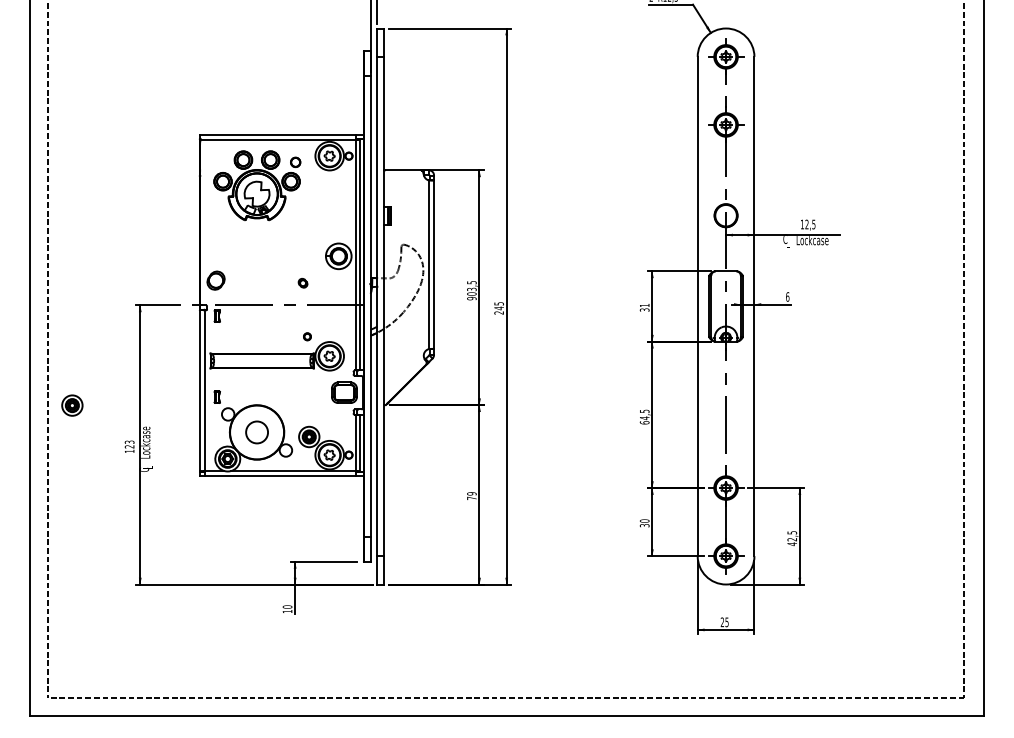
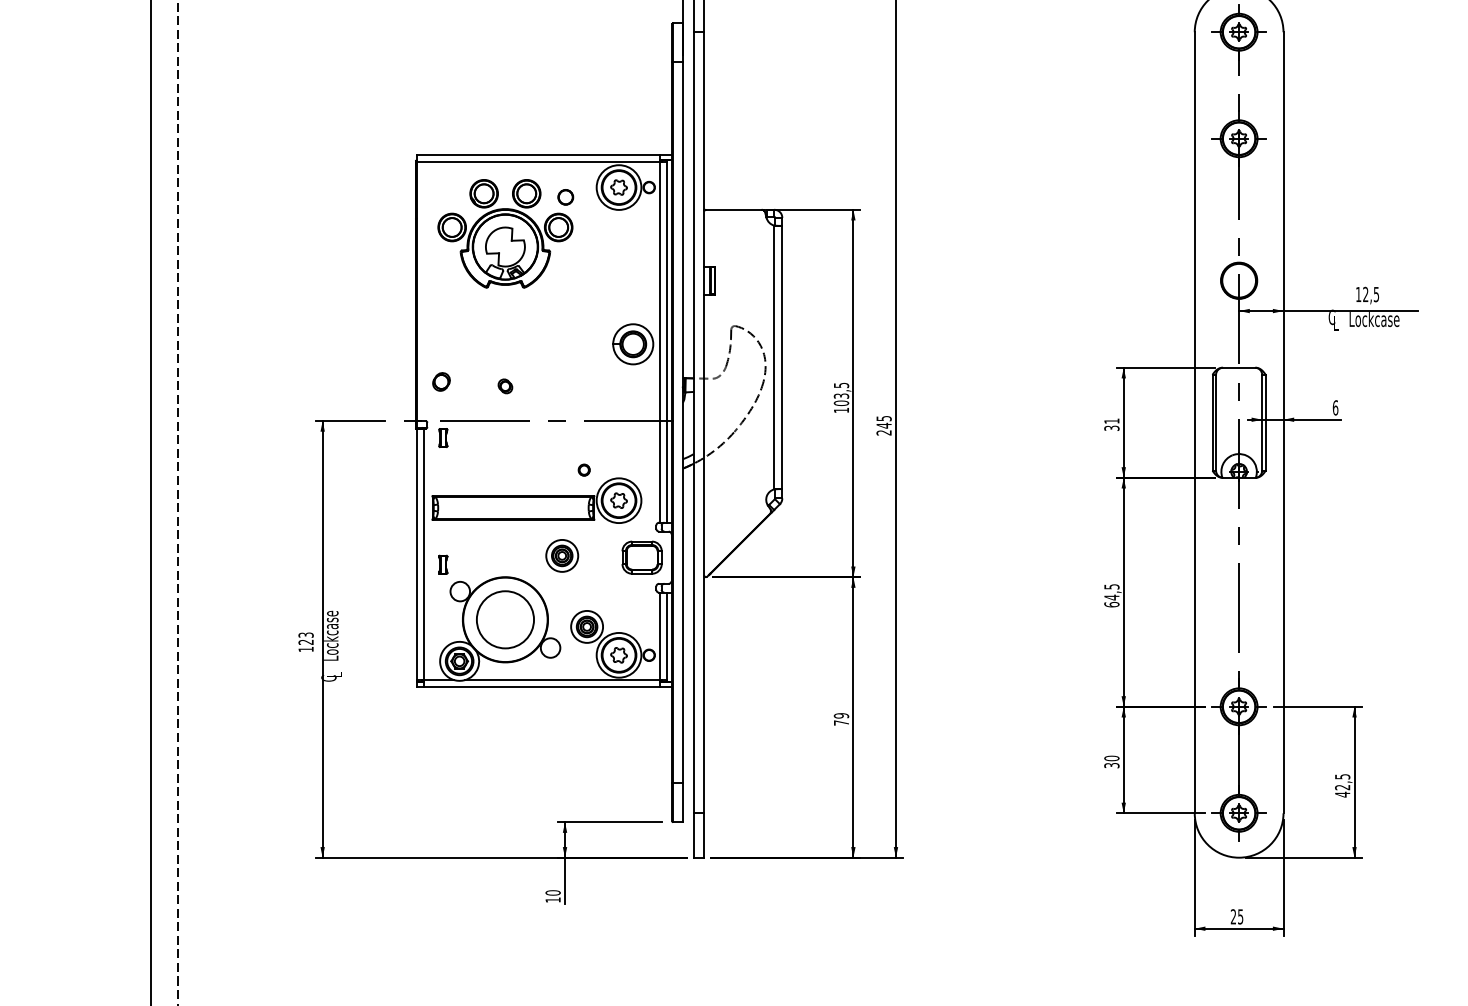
part: (216, 279) -> (441, 380), size x0.62
part: (302, 283) -> (504, 386), moved
text: (471, 298) -> (840, 410), 903,5 -> 103,5
part: (72, 405) -> (562, 555), moved
circle: (256, 432) -> (504, 619), size x1.67

